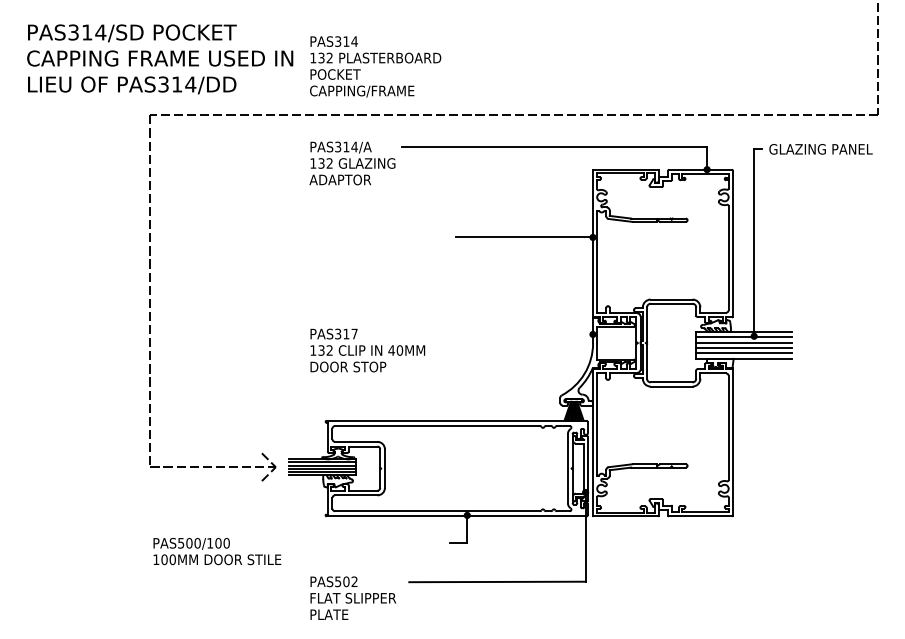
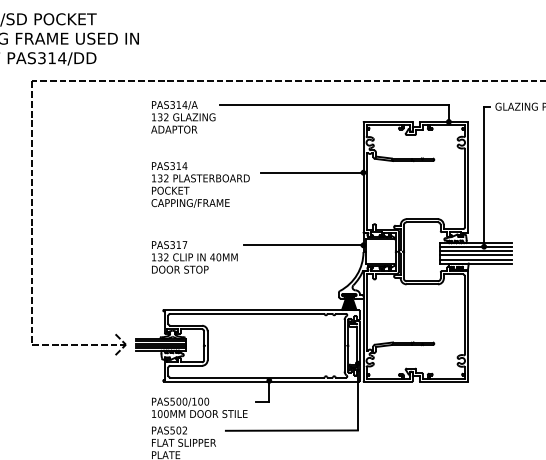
text: (375, 66) -> (200, 184), moved
line: (512, 334) -> (303, 245), added
text: (217, 551) -> (199, 407), moved

